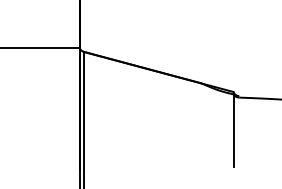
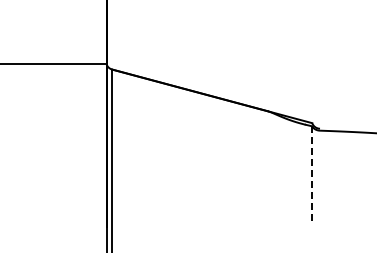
line: (233, 131) -> (312, 175), solid -> dashed

